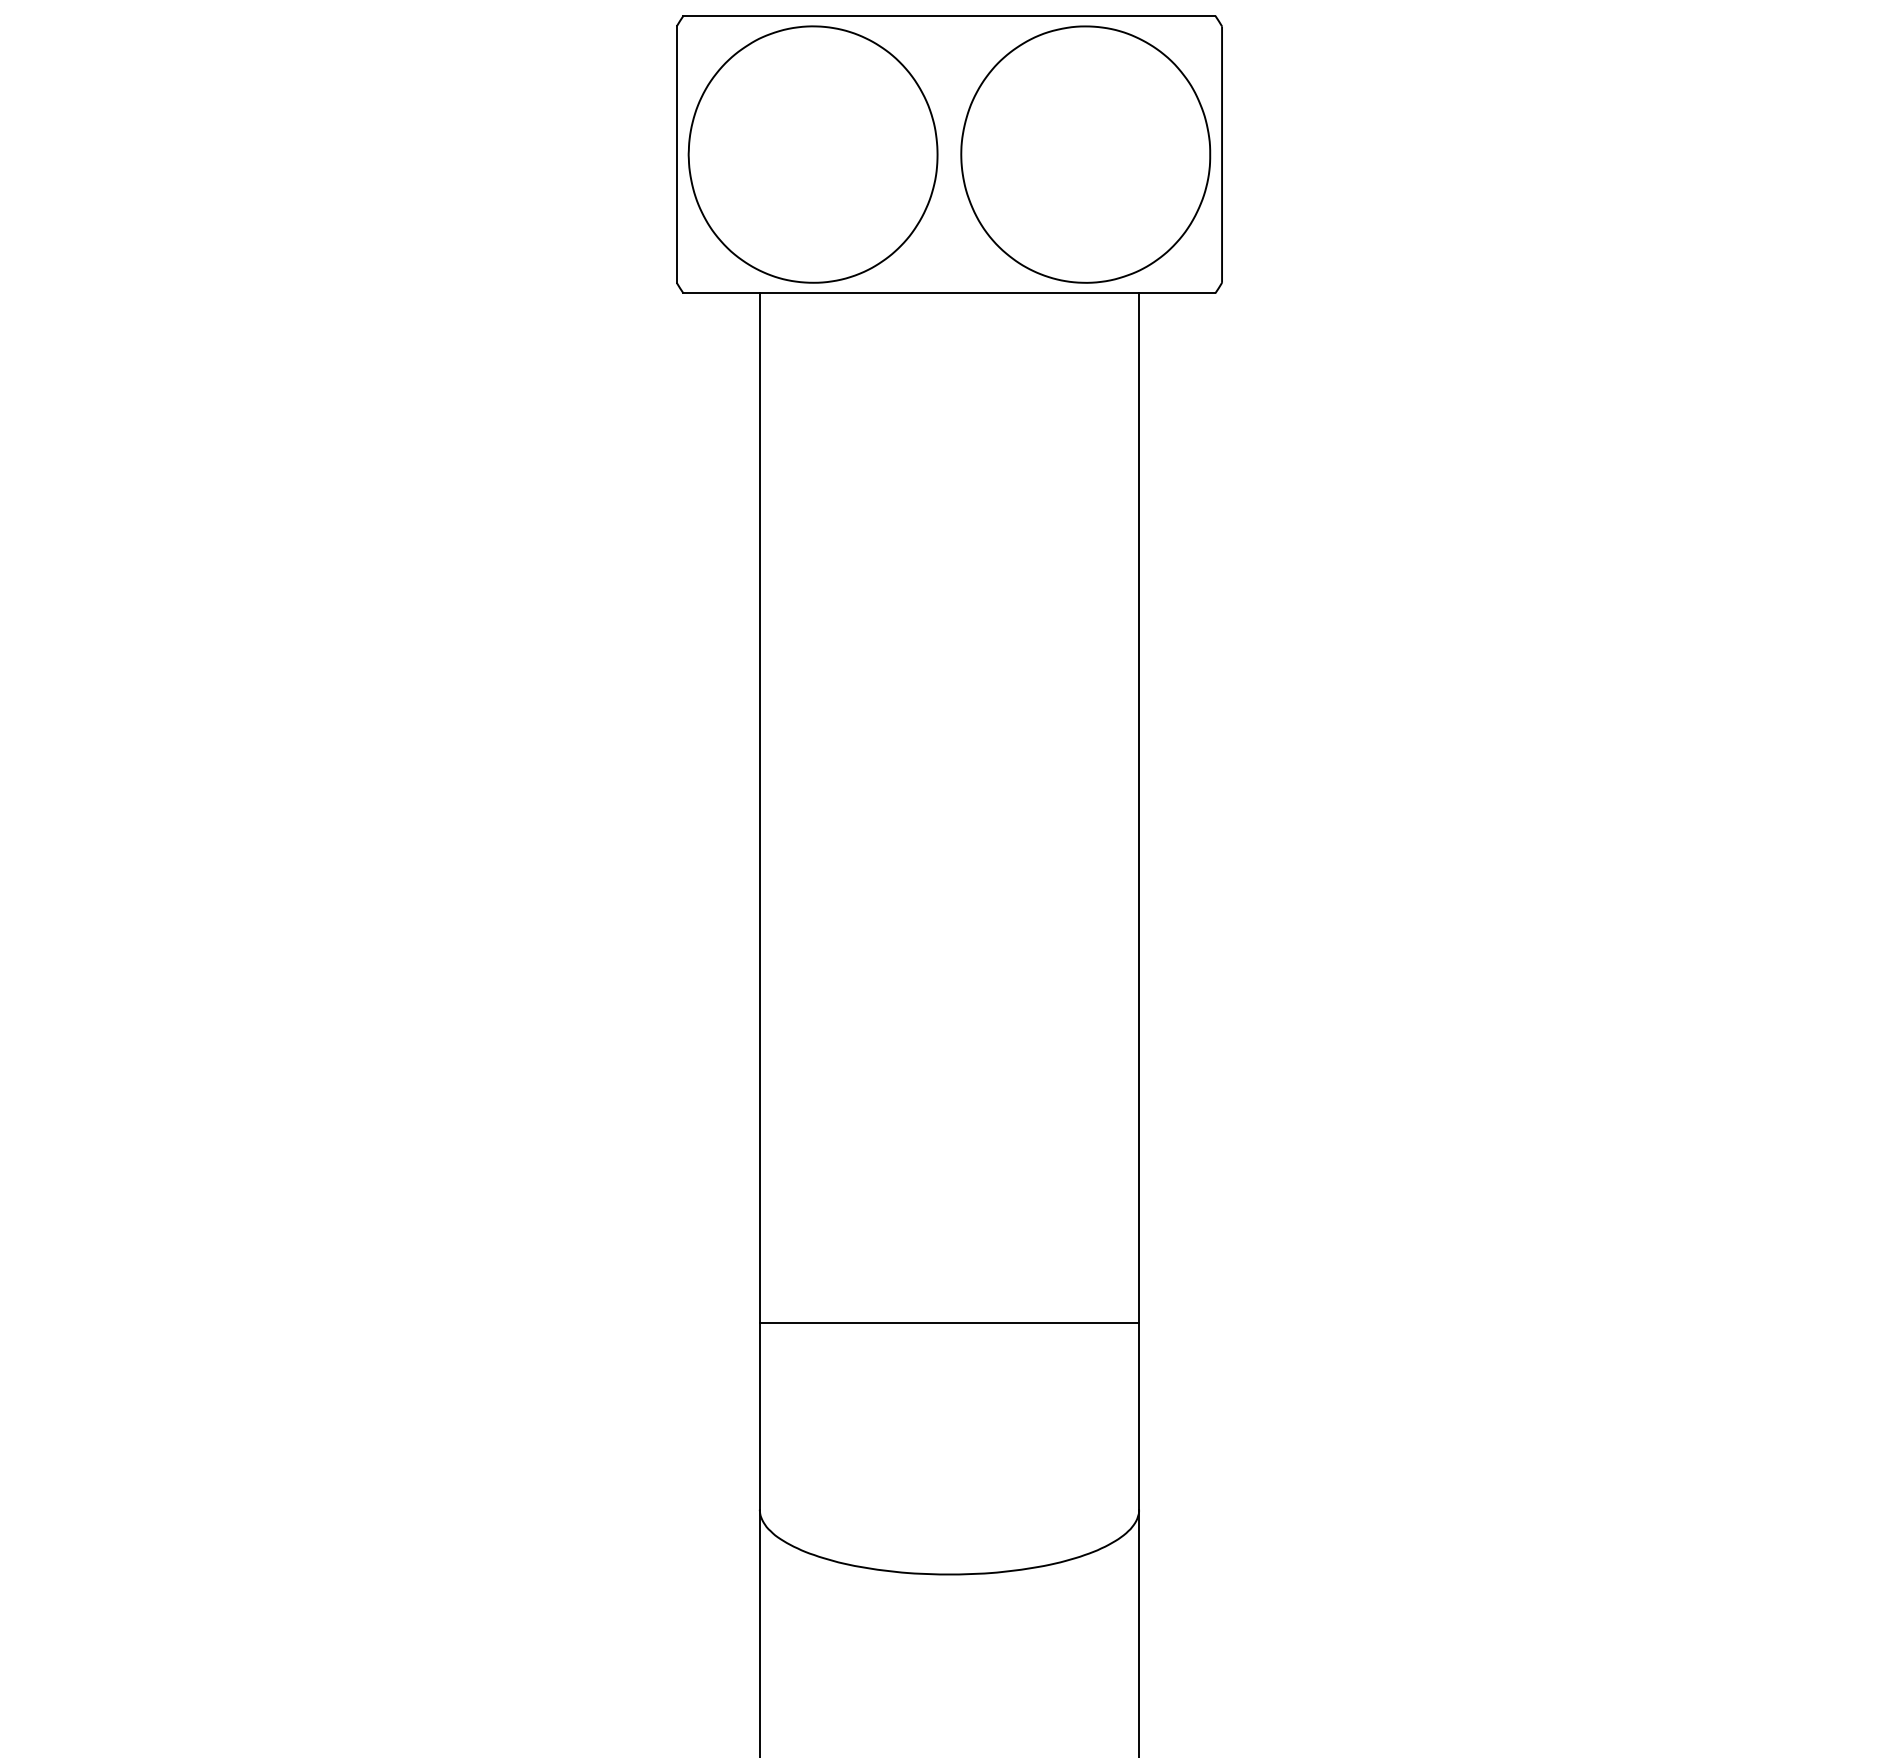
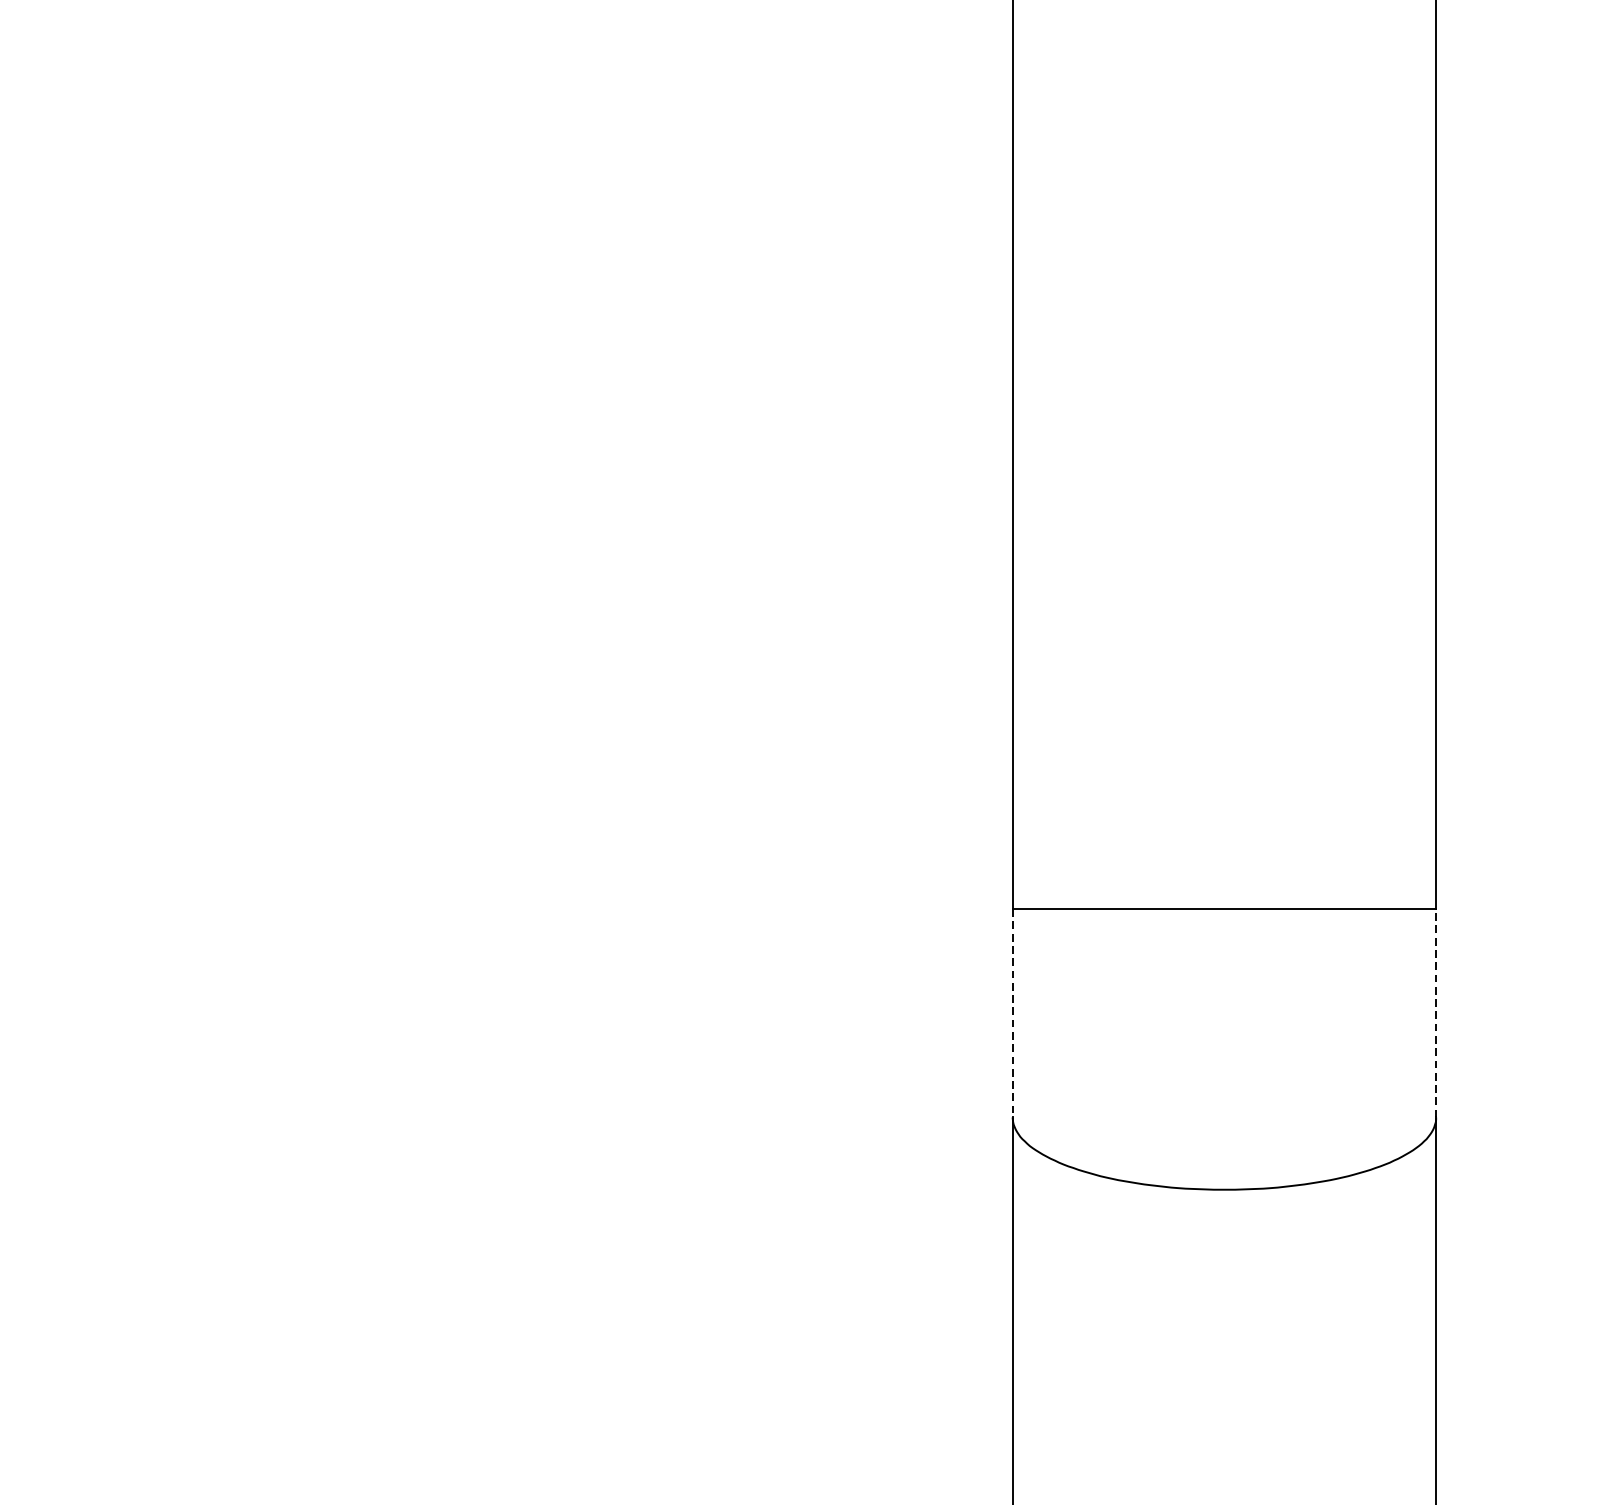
line: (1139, 1415) -> (1436, 1012), solid -> dashed
line: (759, 1416) -> (1012, 1013), solid -> dashed

